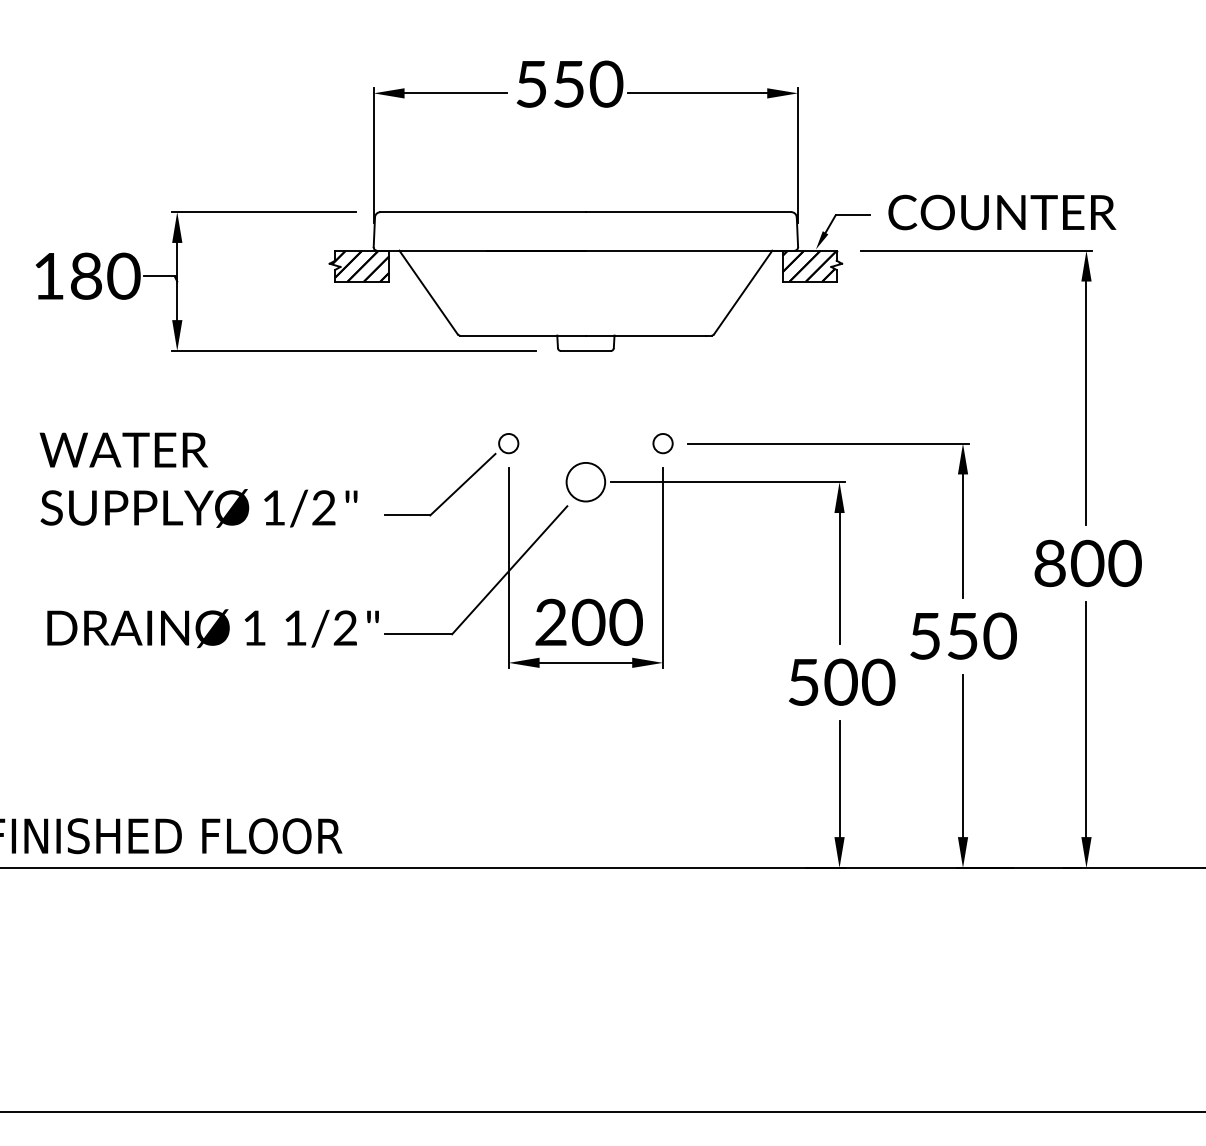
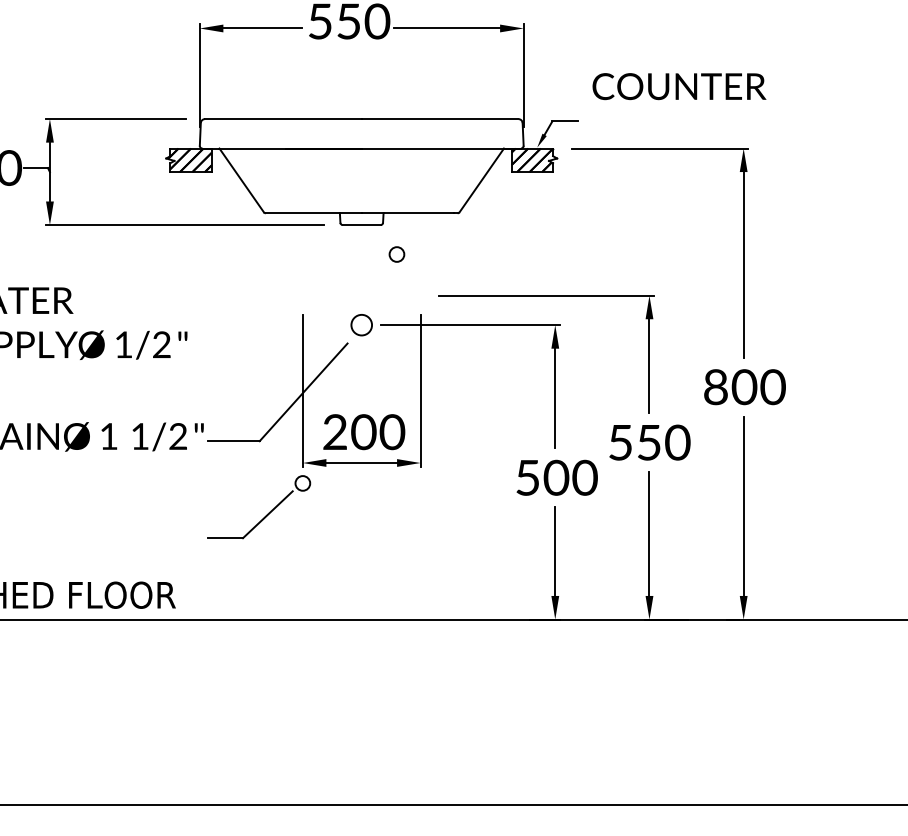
text: (1002, 212) -> (679, 86), moved
circle: (662, 443) -> (396, 254), moved
circle: (585, 481) -> (361, 324), size x0.7
part: (461, 484) -> (266, 514), moved

